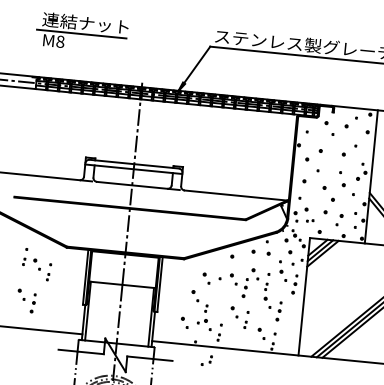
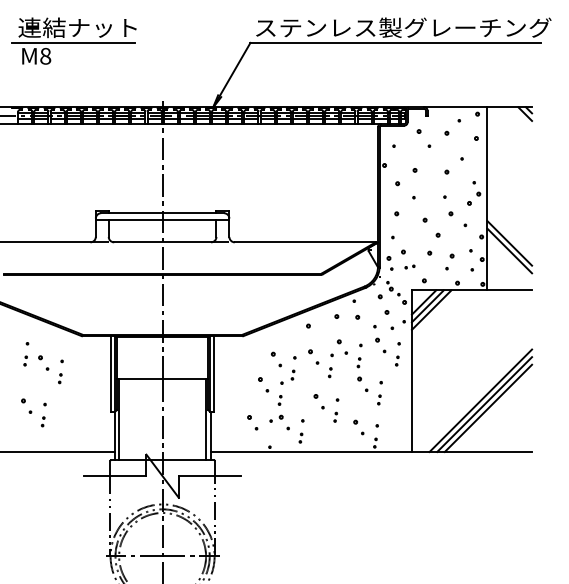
part: (294, 287) -> (397, 360), size x0.62
part: (244, 291) -> (330, 372), size x0.62
part: (32, 307) -> (42, 421), size x0.62
part: (278, 315) -> (379, 399), size x0.62
part: (206, 360) -> (287, 376), moved

